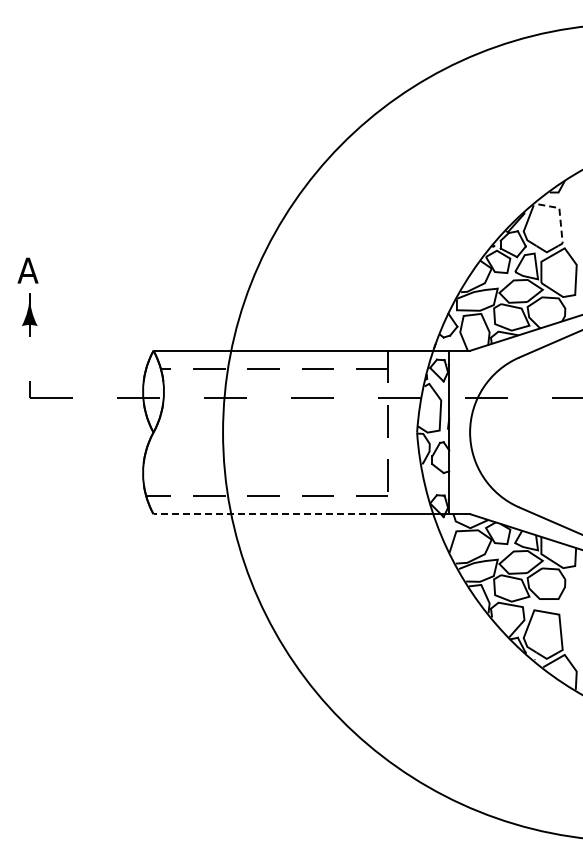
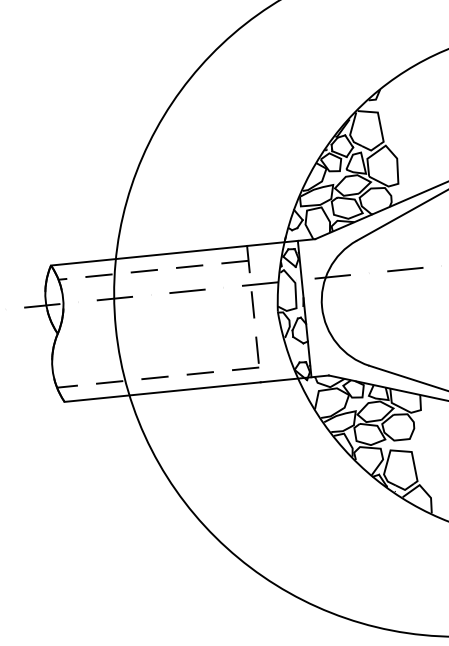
line: (560, 215) -> (379, 118), dashed -> solid
line: (270, 514) -> (162, 392), dashed -> solid

